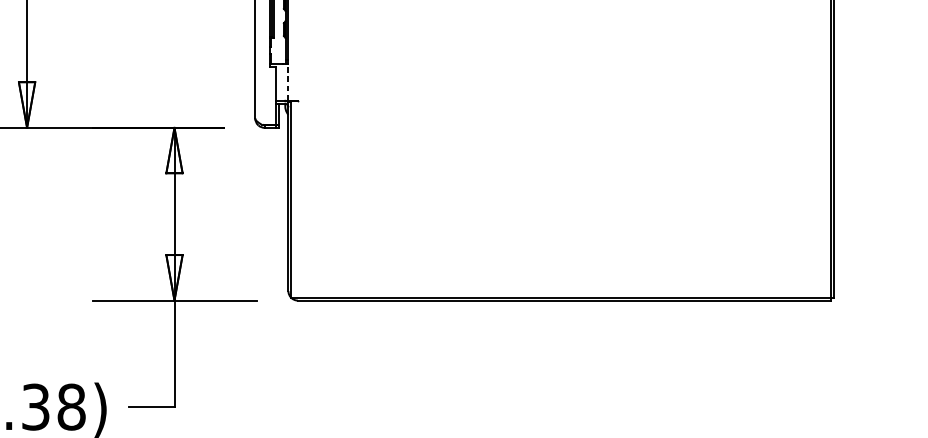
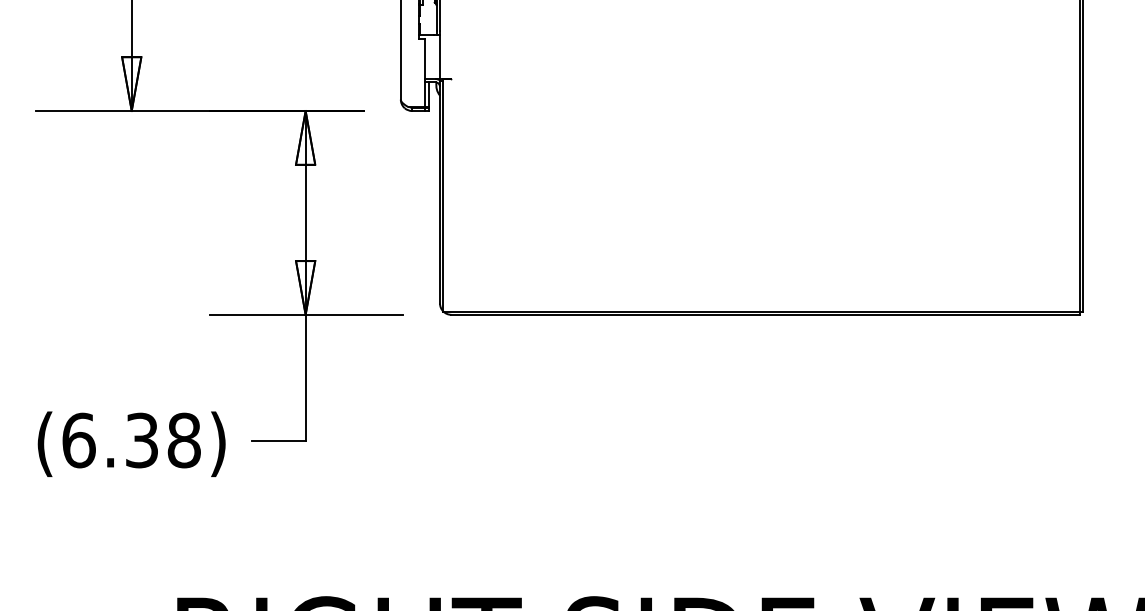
line: (288, 82) -> (440, 57), dashed -> solid

